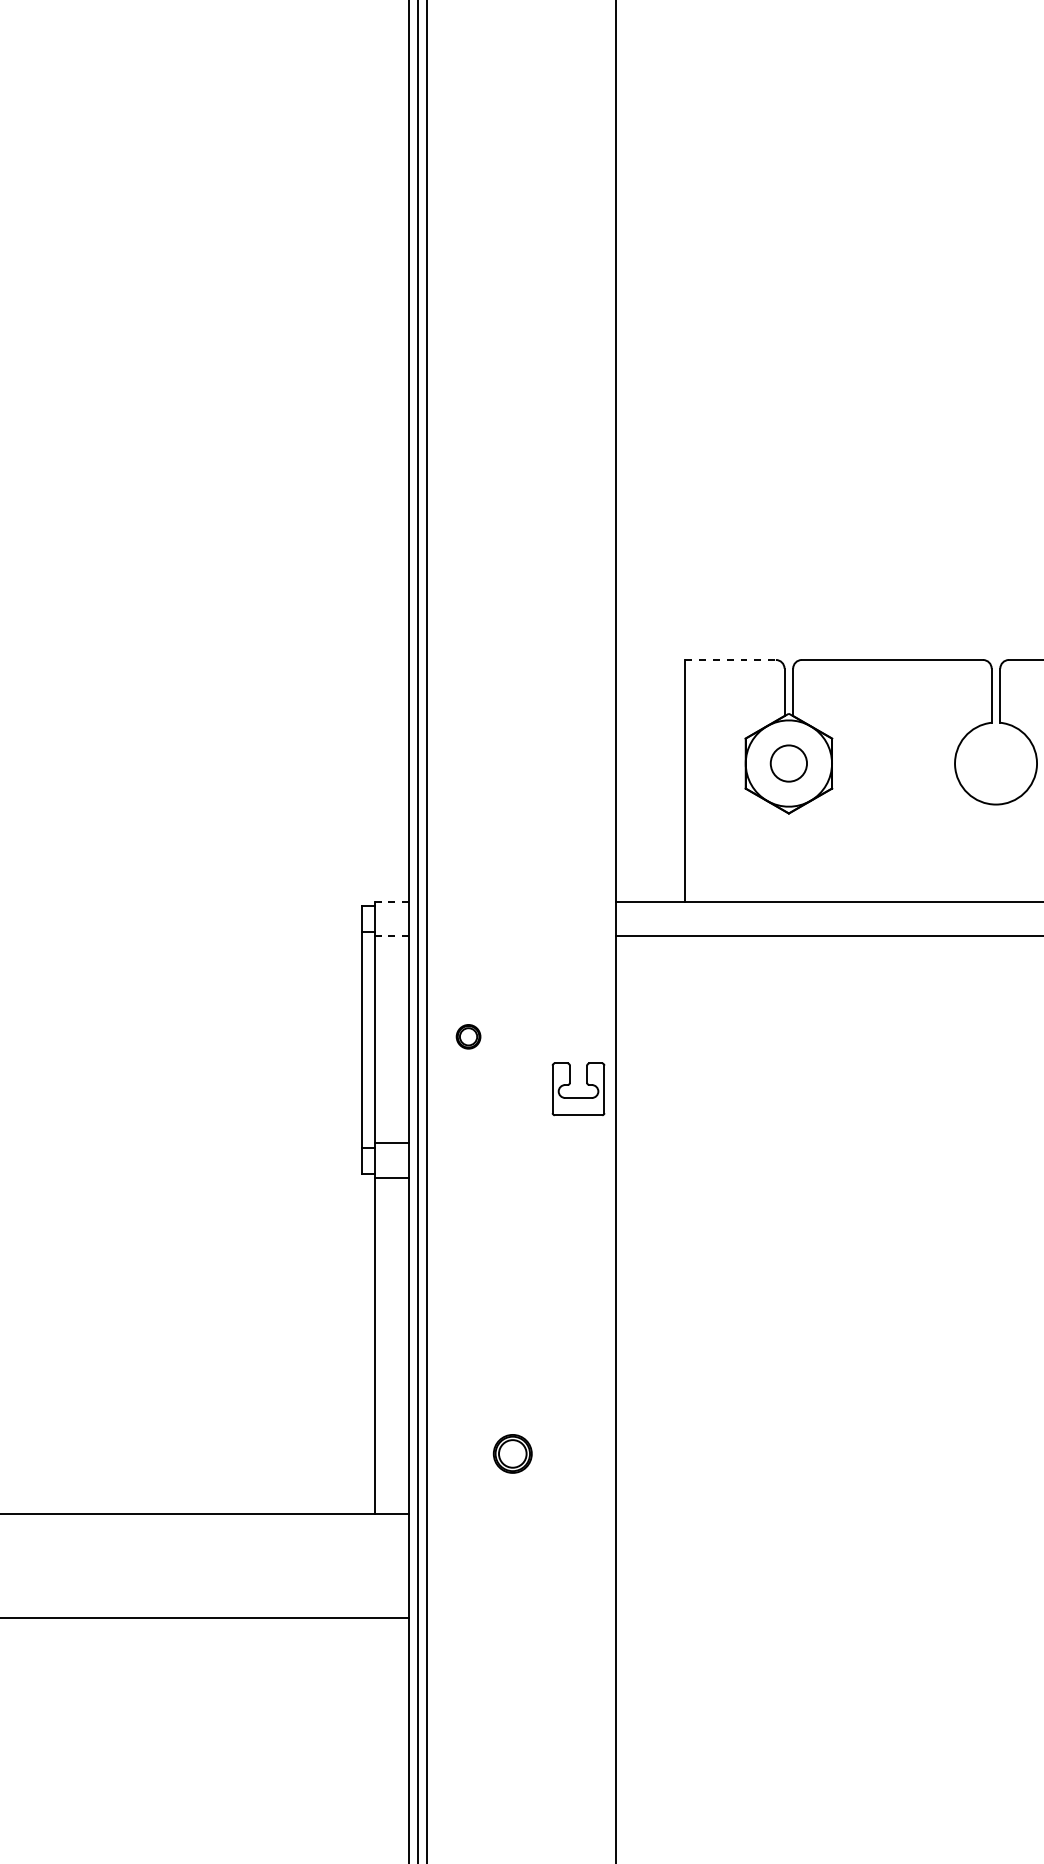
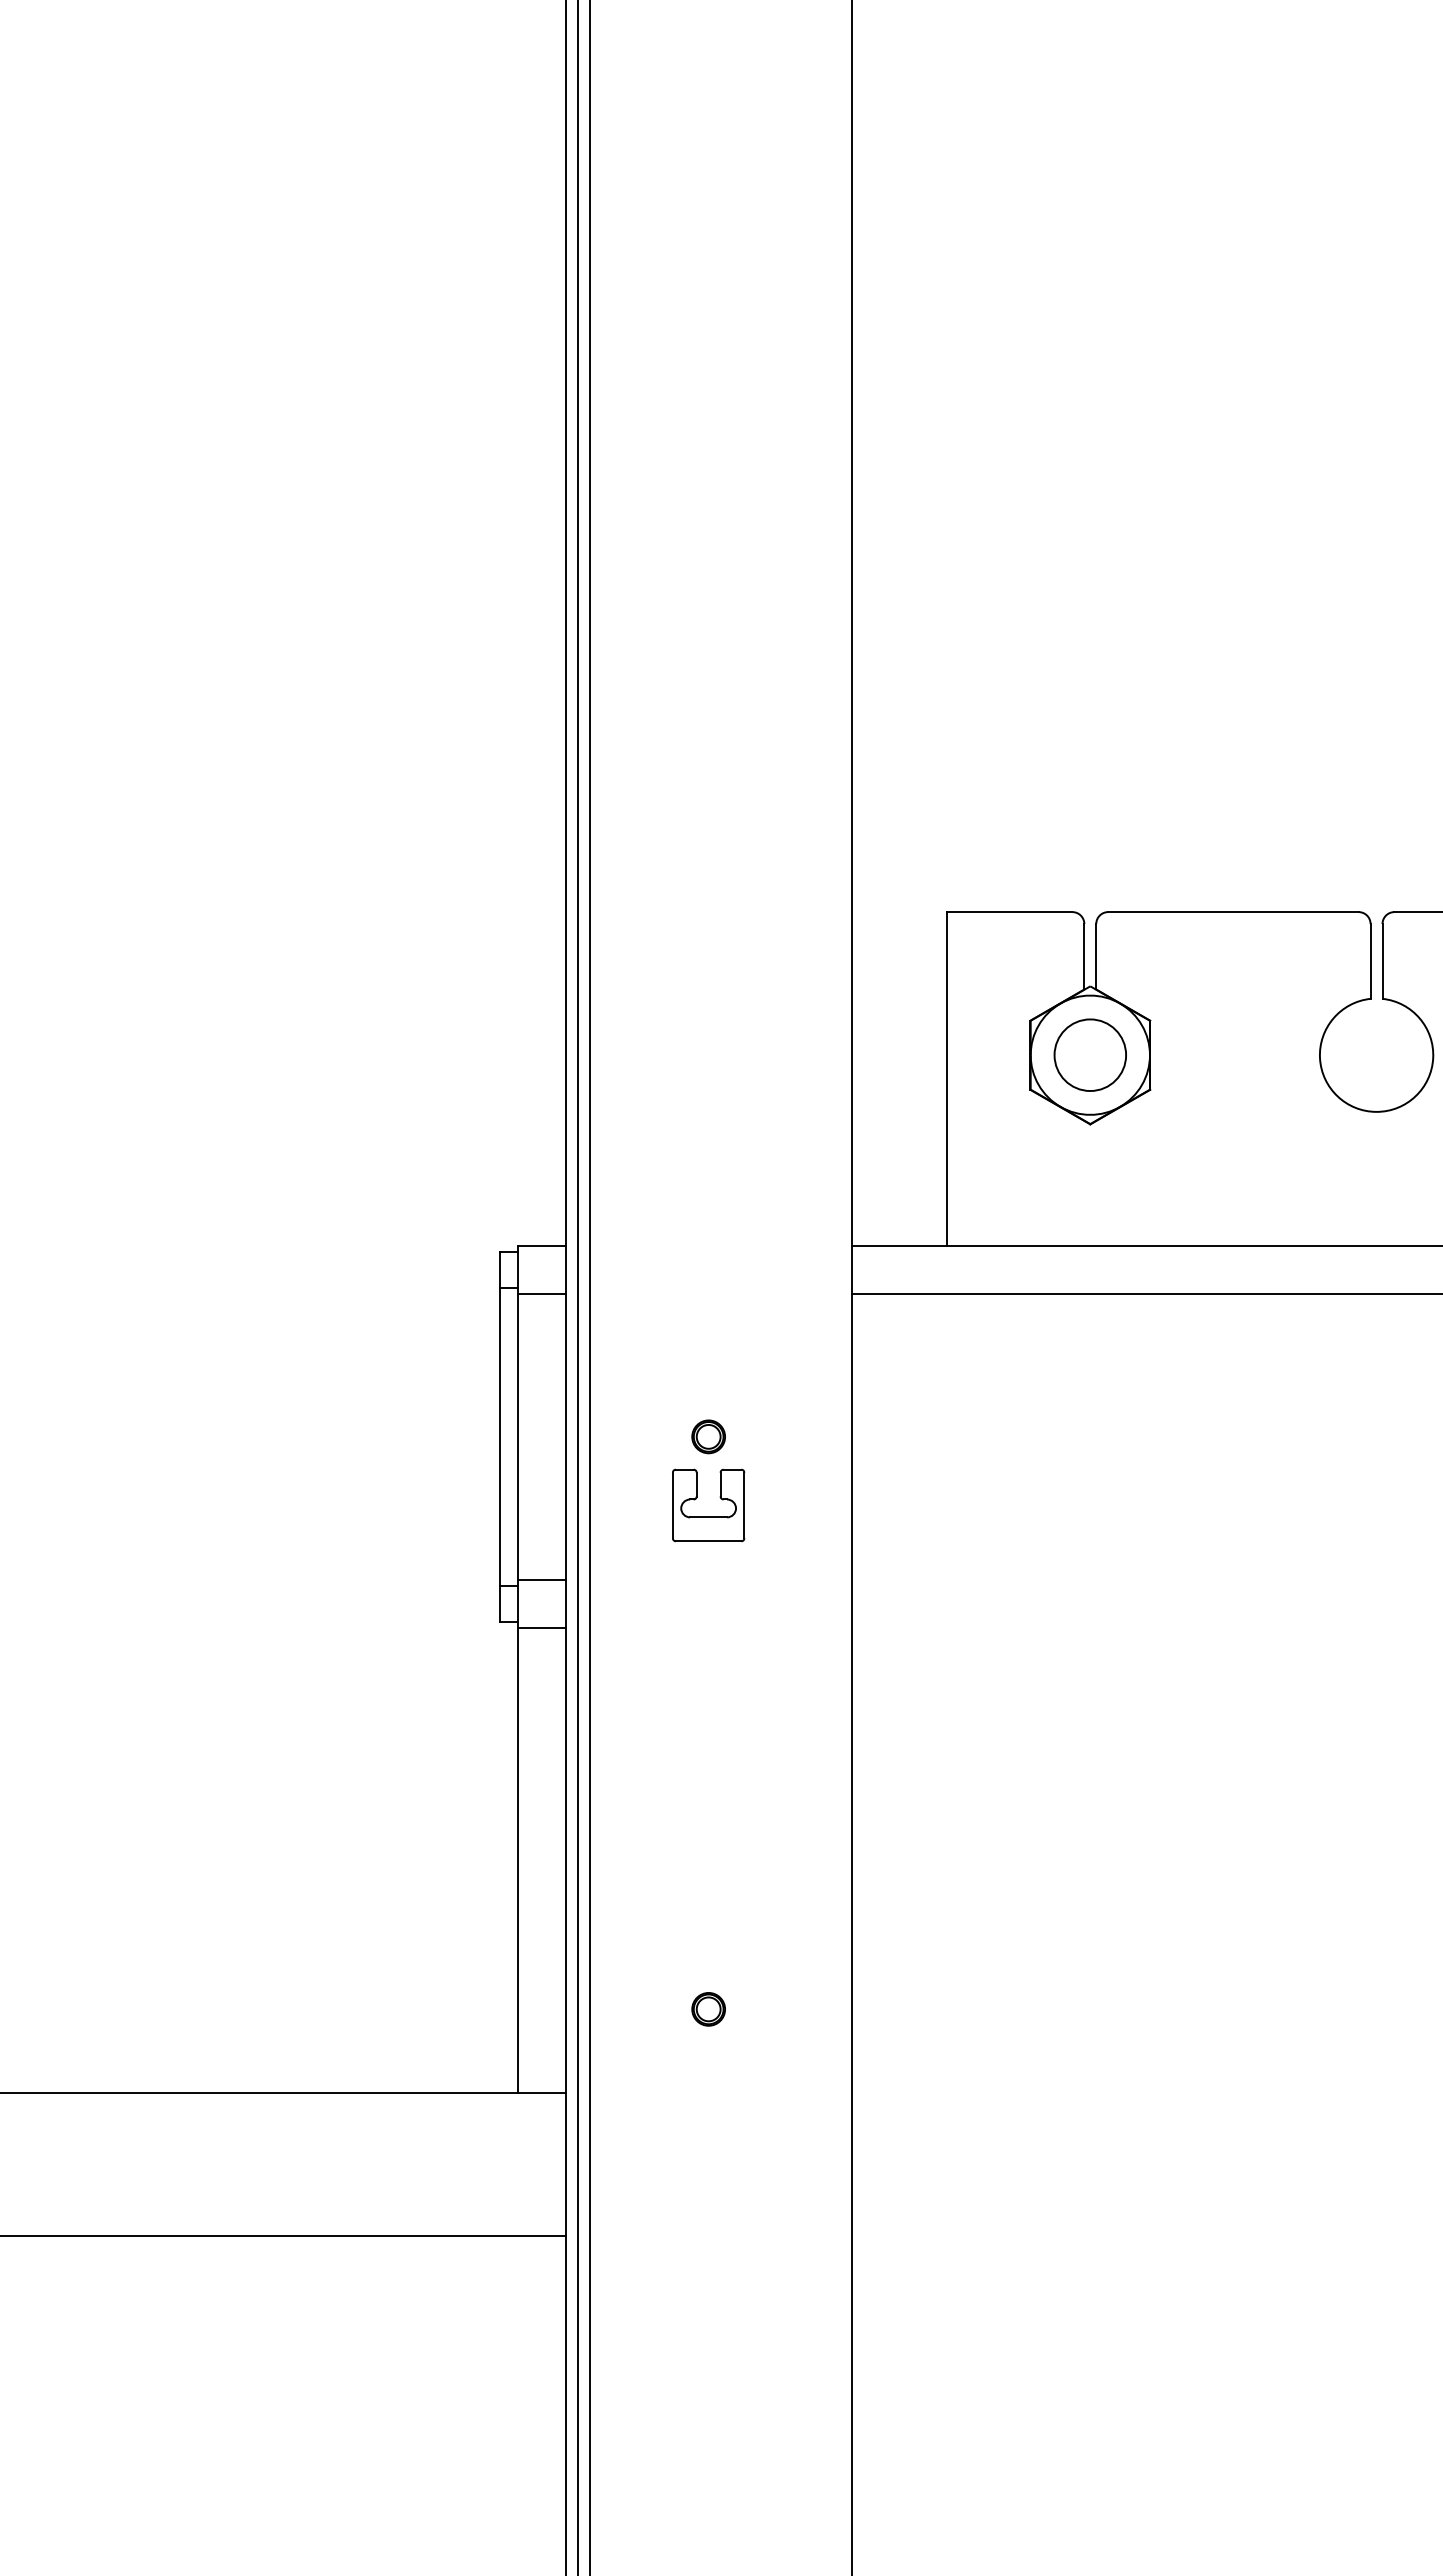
line: (730, 660) -> (1009, 912), dashed -> solid
circle: (789, 763) -> (1090, 1055), size x1.43
line: (391, 901) -> (541, 1246), dashed -> solid
line: (391, 935) -> (541, 1293), dashed -> solid
part: (468, 1036) -> (708, 1436), moved
part: (578, 1097) -> (708, 1516), moved
part: (512, 1454) -> (708, 2009), size x0.62

